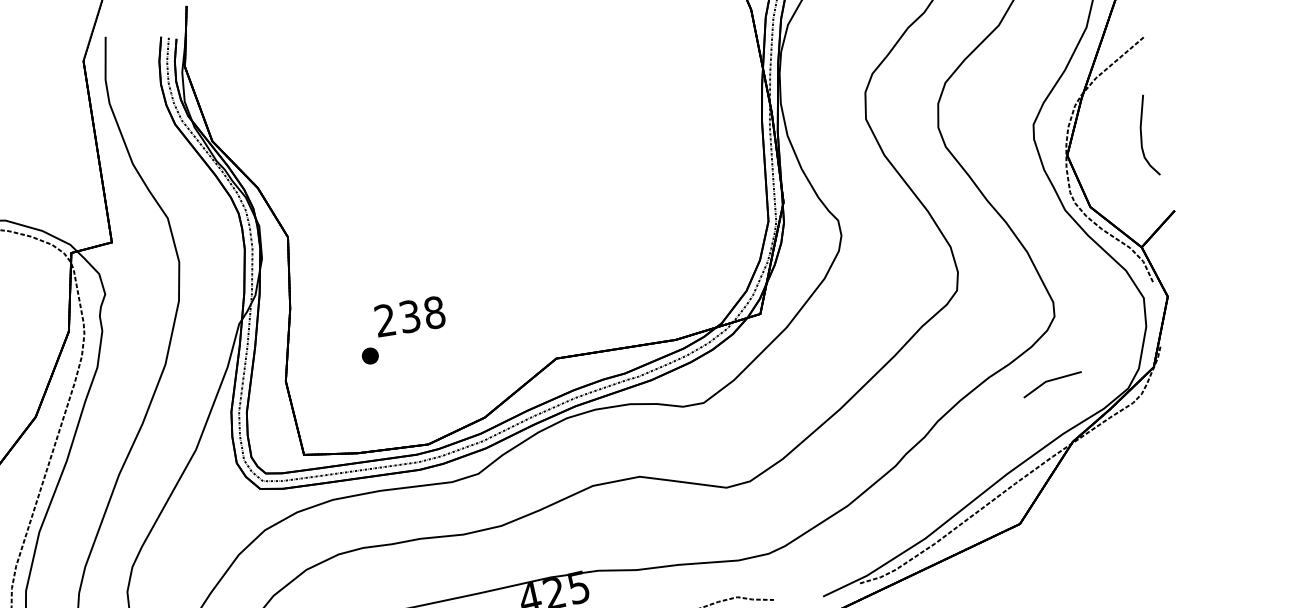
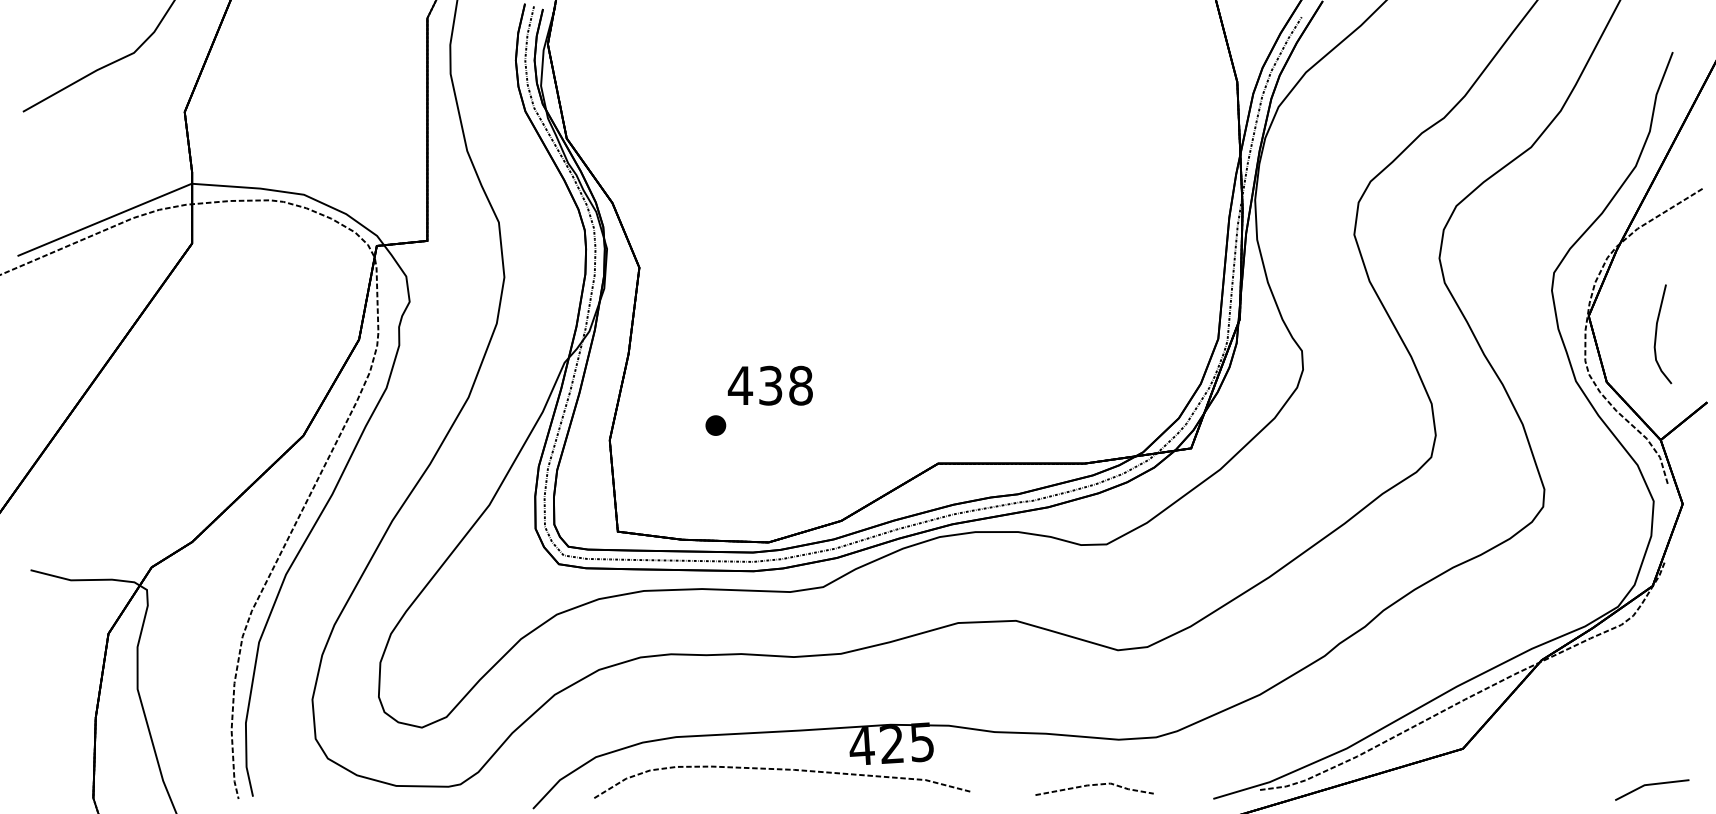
curve: (1142, 134) -> (1657, 331), moved
text: (385, 319) -> (740, 384), 238 -> 438
line: (1052, 381) -> (1652, 785), moved

